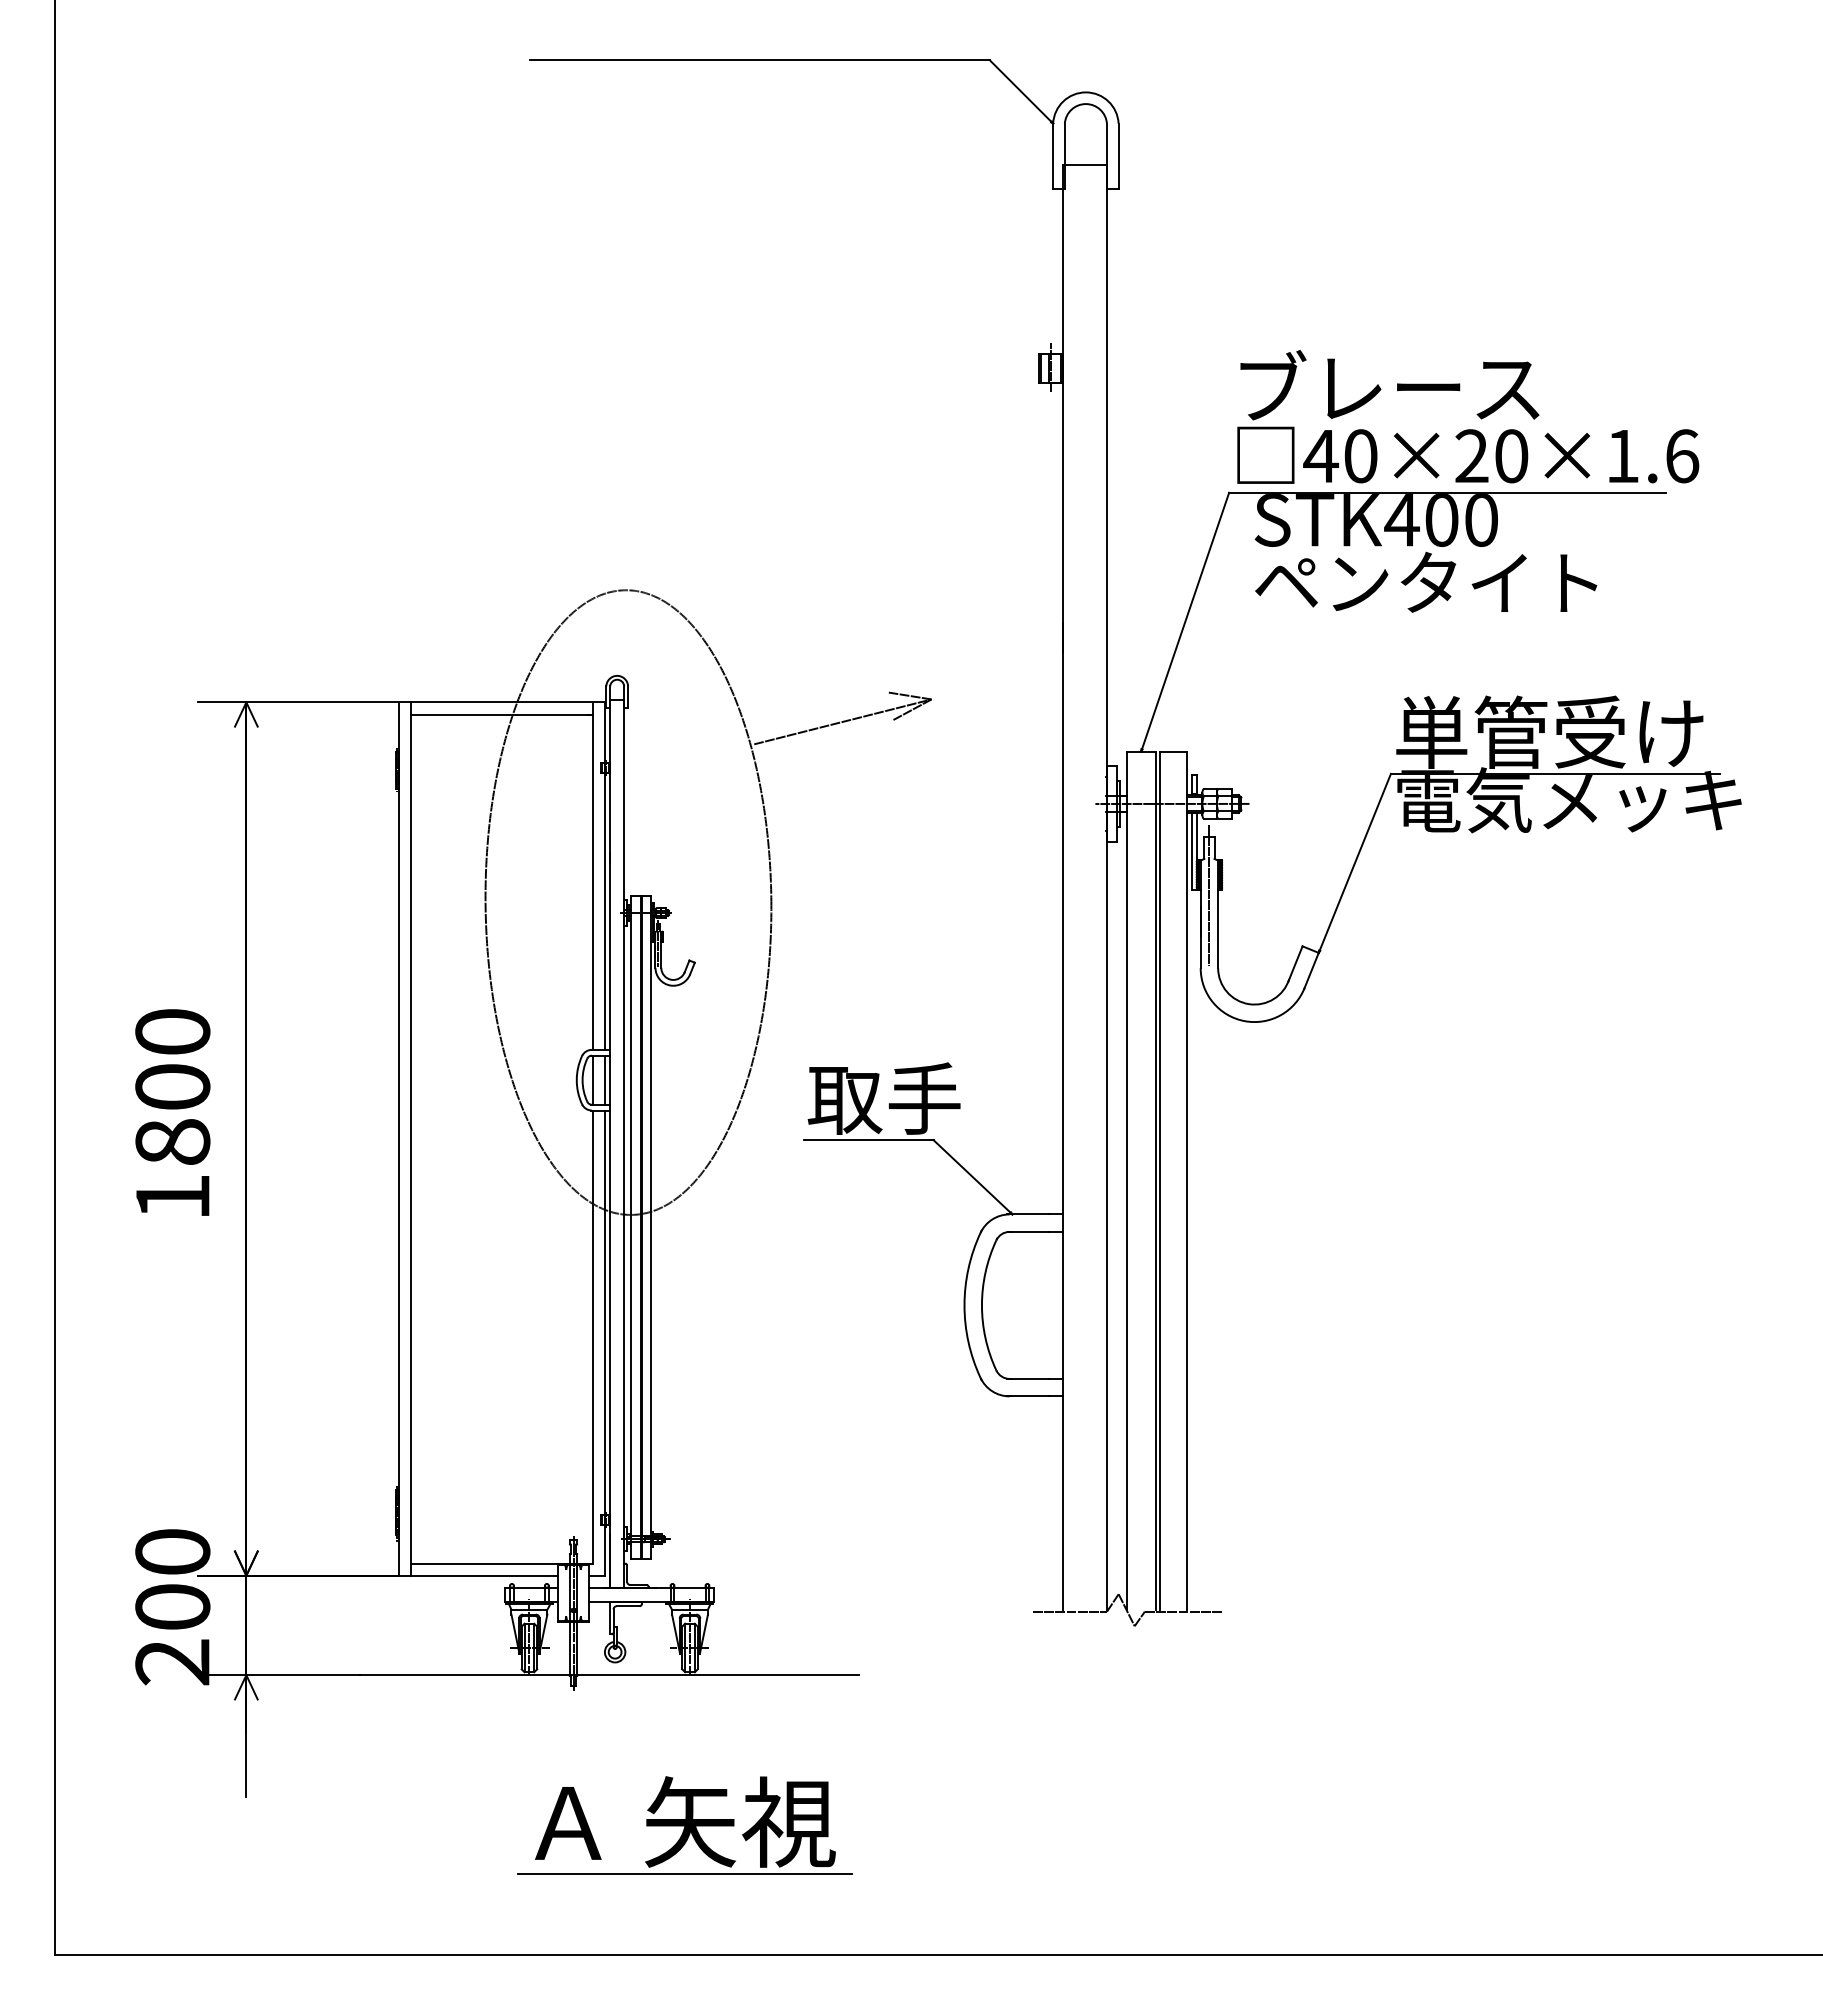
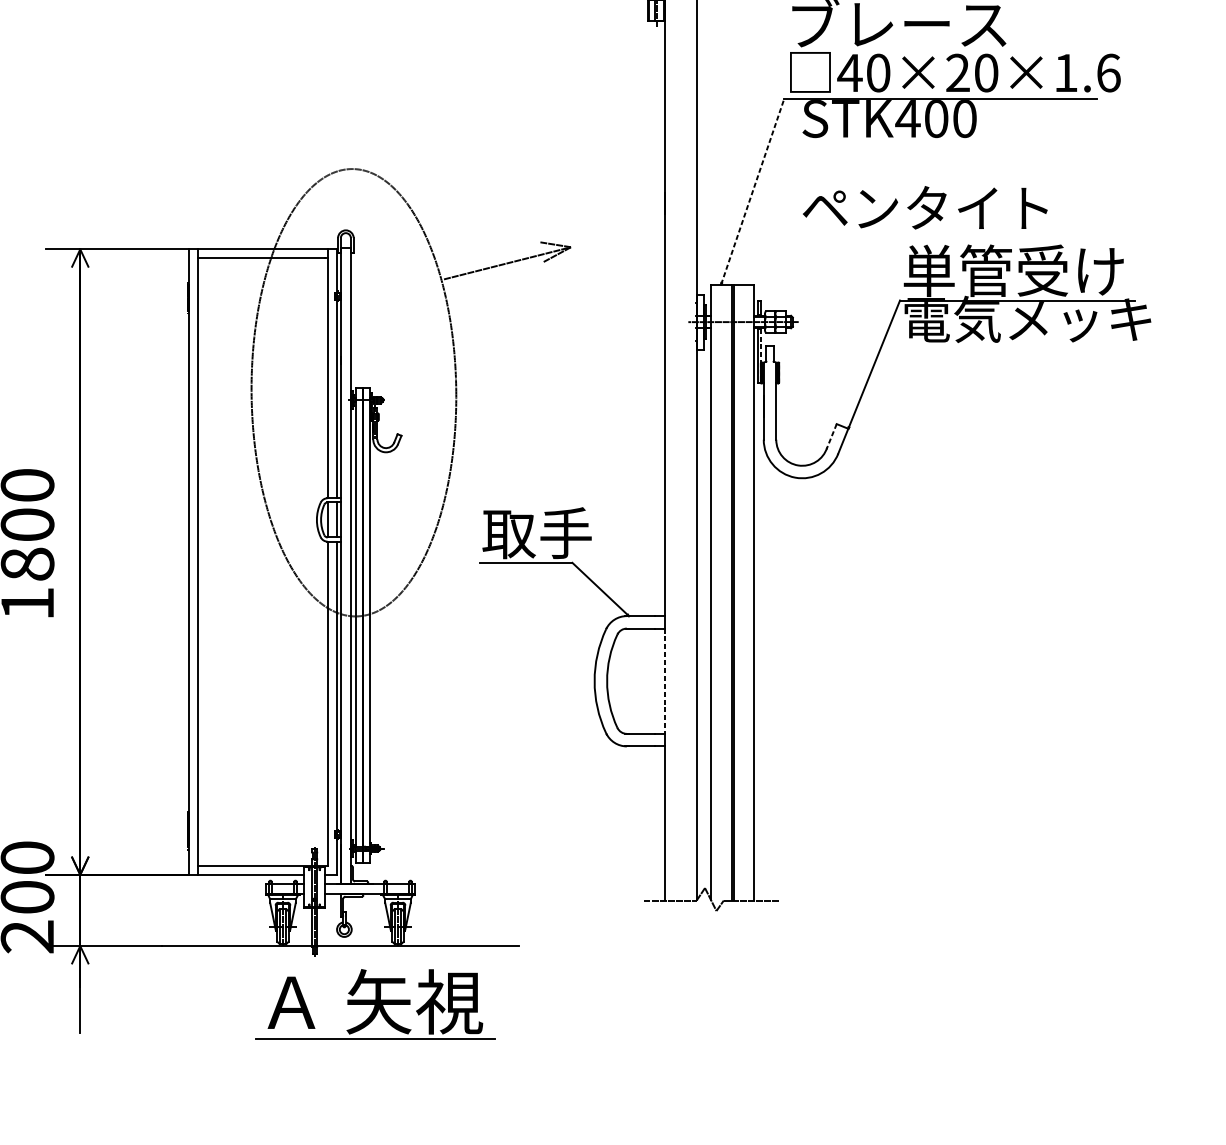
text: (1426, 582) -> (925, 207), moved
line: (1185, 622) -> (752, 192), solid -> dashed
line: (1196, 836) -> (760, 345), solid -> dashed
line: (1209, 895) -> (770, 387), removed
line: (1295, 964) -> (831, 437), solid -> dashed
line: (1063, 1305) -> (665, 681), solid -> dashed
part: (684, 1825) -> (374, 1004), moved

